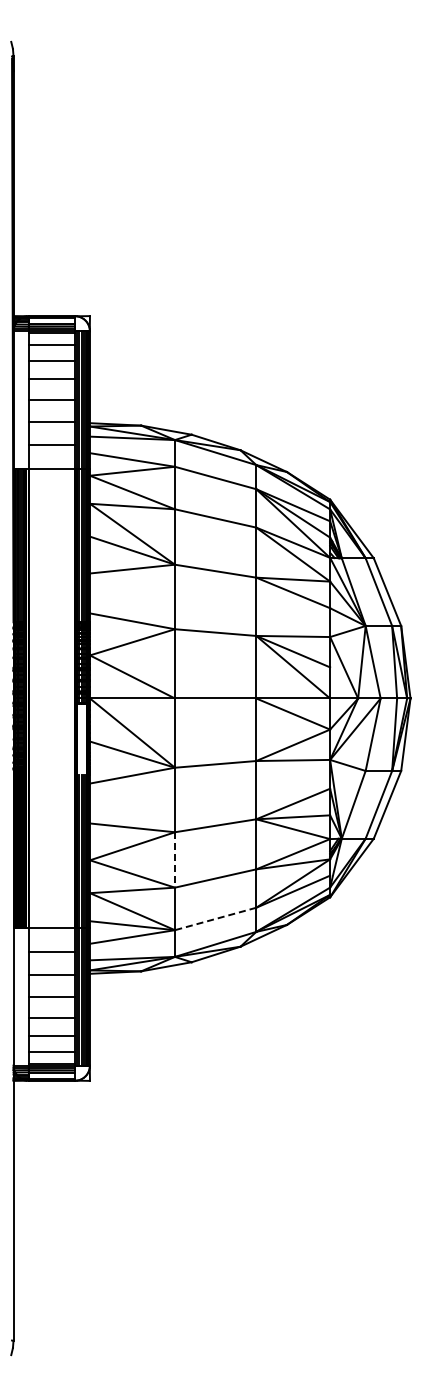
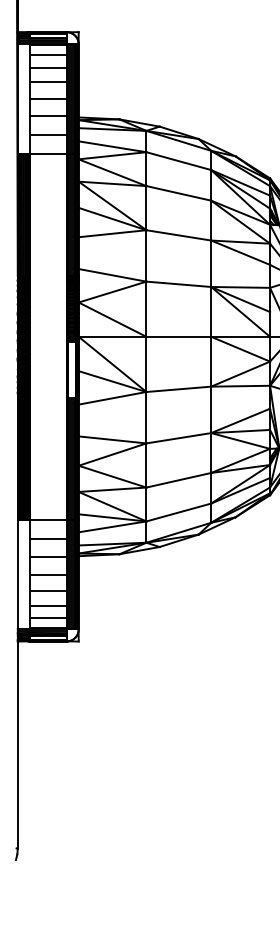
line: (175, 859) -> (146, 465), dashed -> solid
line: (215, 919) -> (178, 512), dashed -> solid

